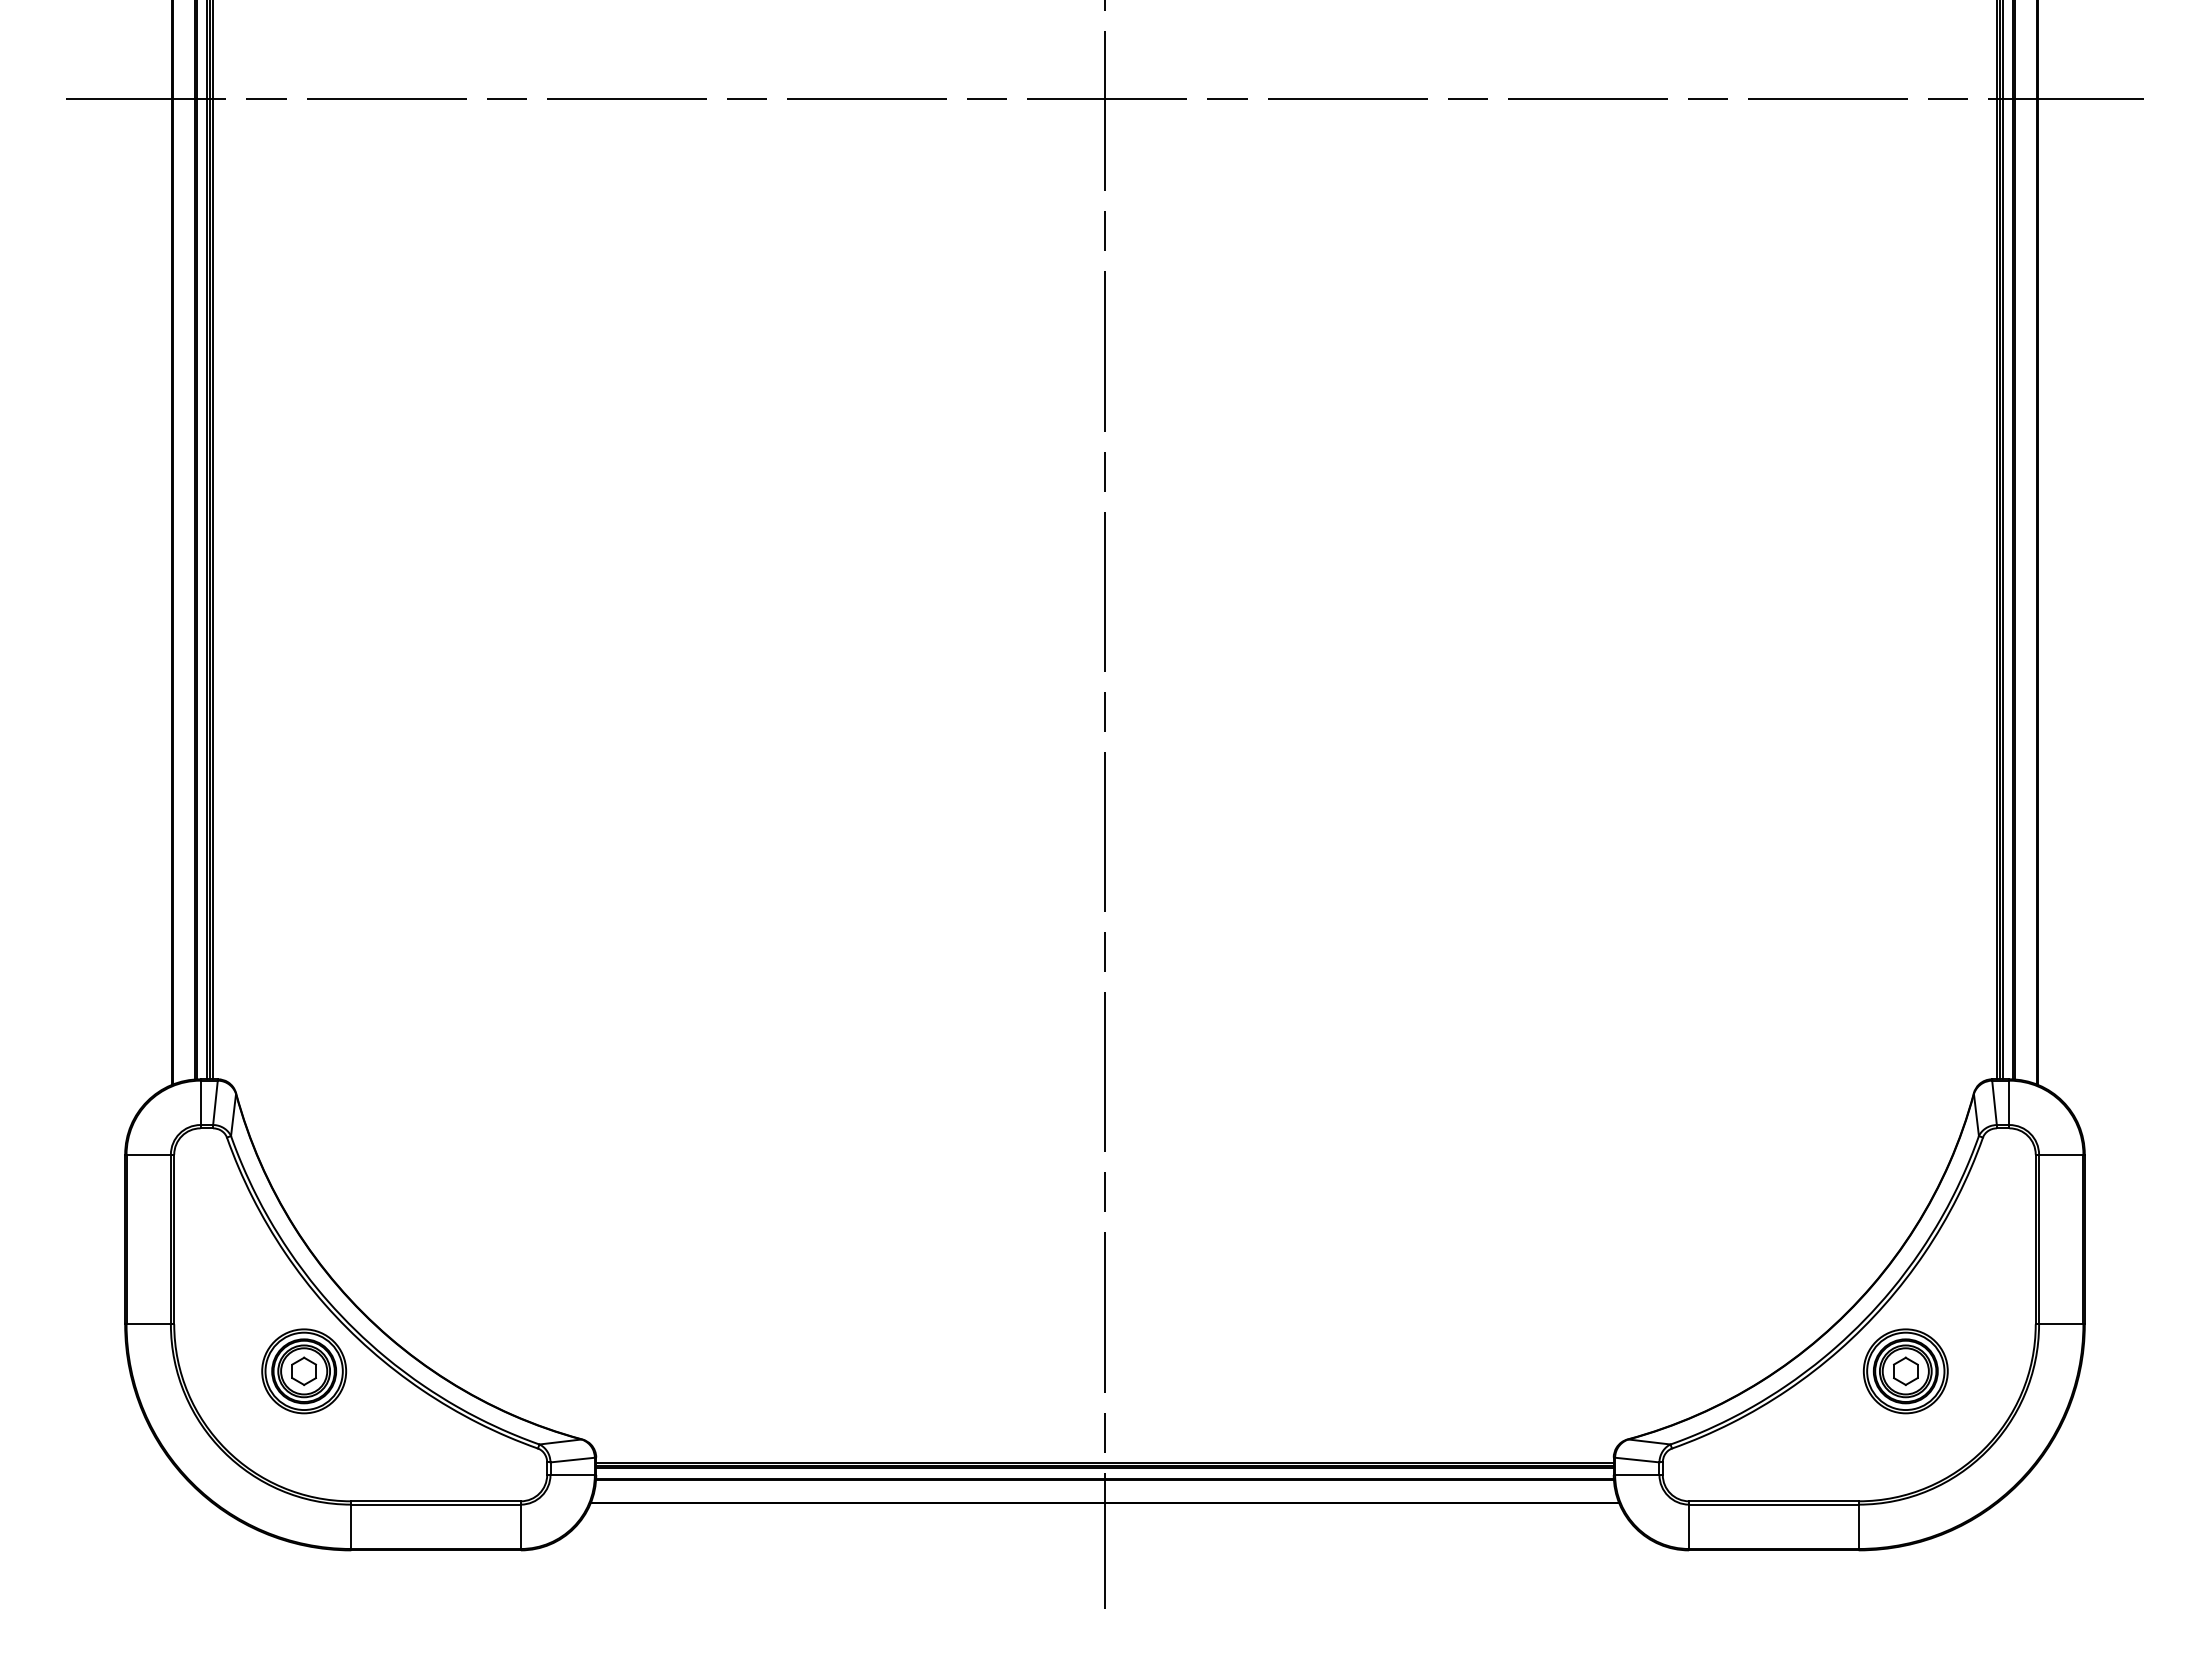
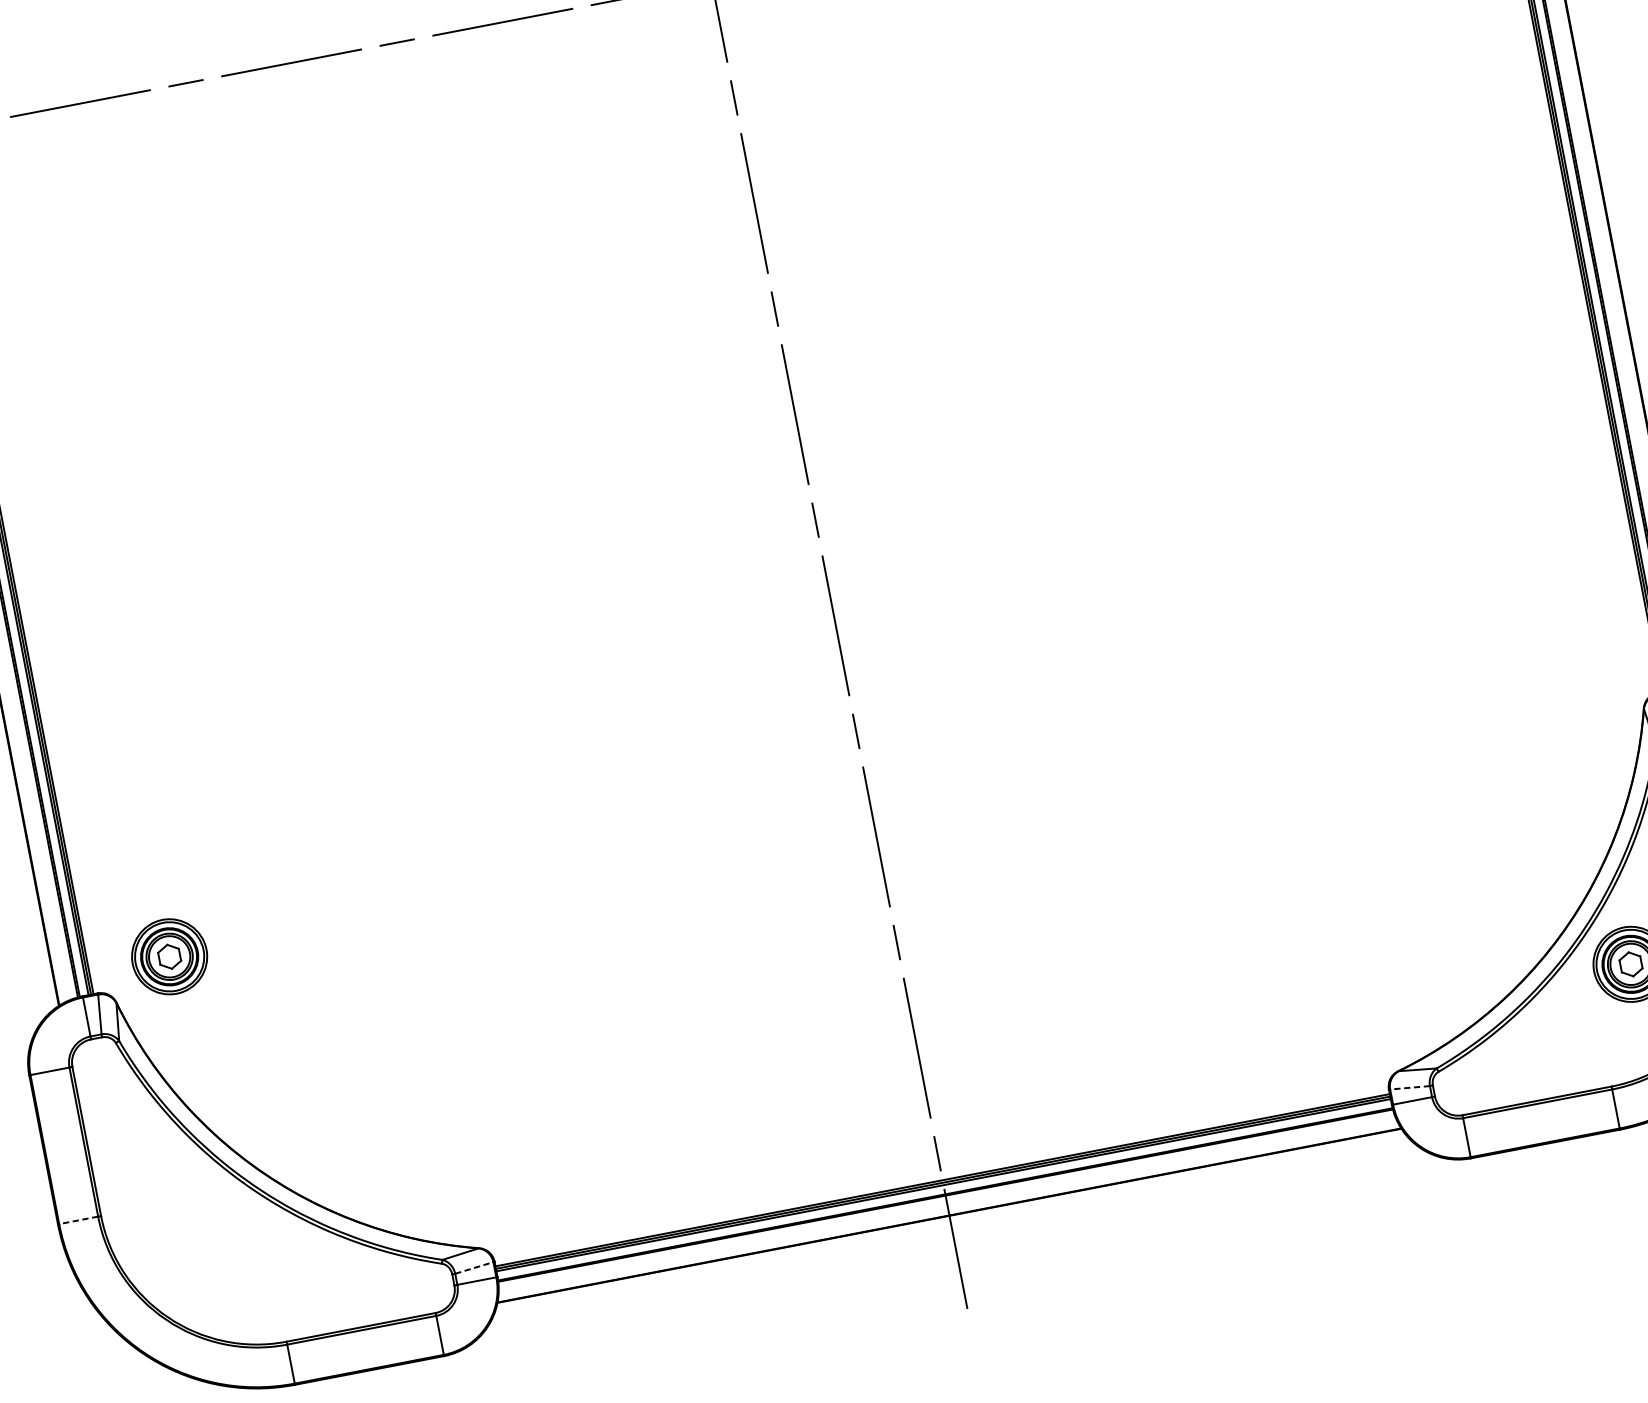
line: (148, 1324) -> (78, 1220), solid -> dashed
part: (304, 1371) -> (169, 956), moved
line: (573, 1460) -> (475, 1268), solid -> dashed
line: (1636, 1460) -> (1409, 1088), solid -> dashed

